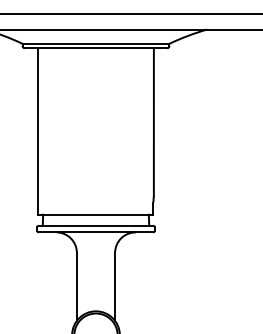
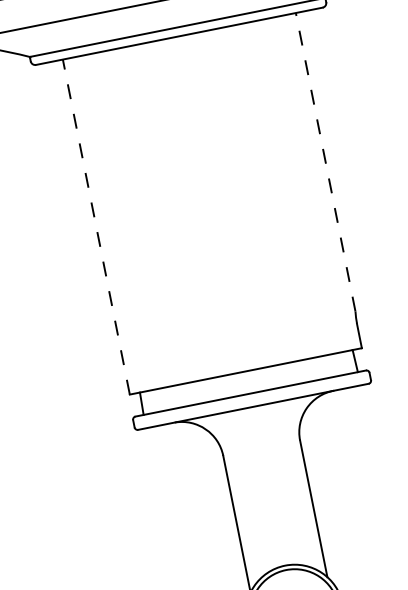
line: (153, 121) -> (324, 160), solid -> dashed
line: (38, 130) -> (96, 224), solid -> dashed

